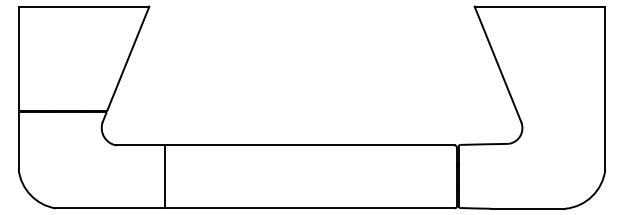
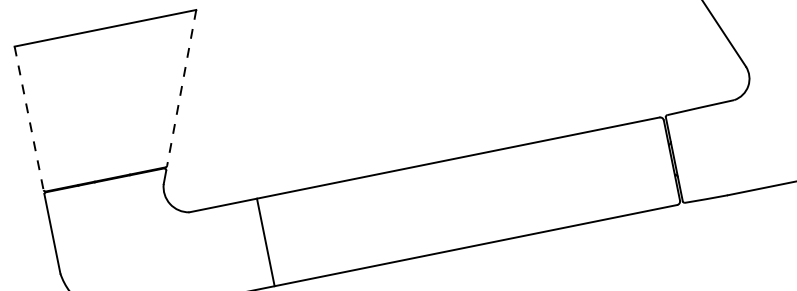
line: (18, 58) -> (28, 118), solid -> dashed
line: (128, 58) -> (181, 87), solid -> dashed

